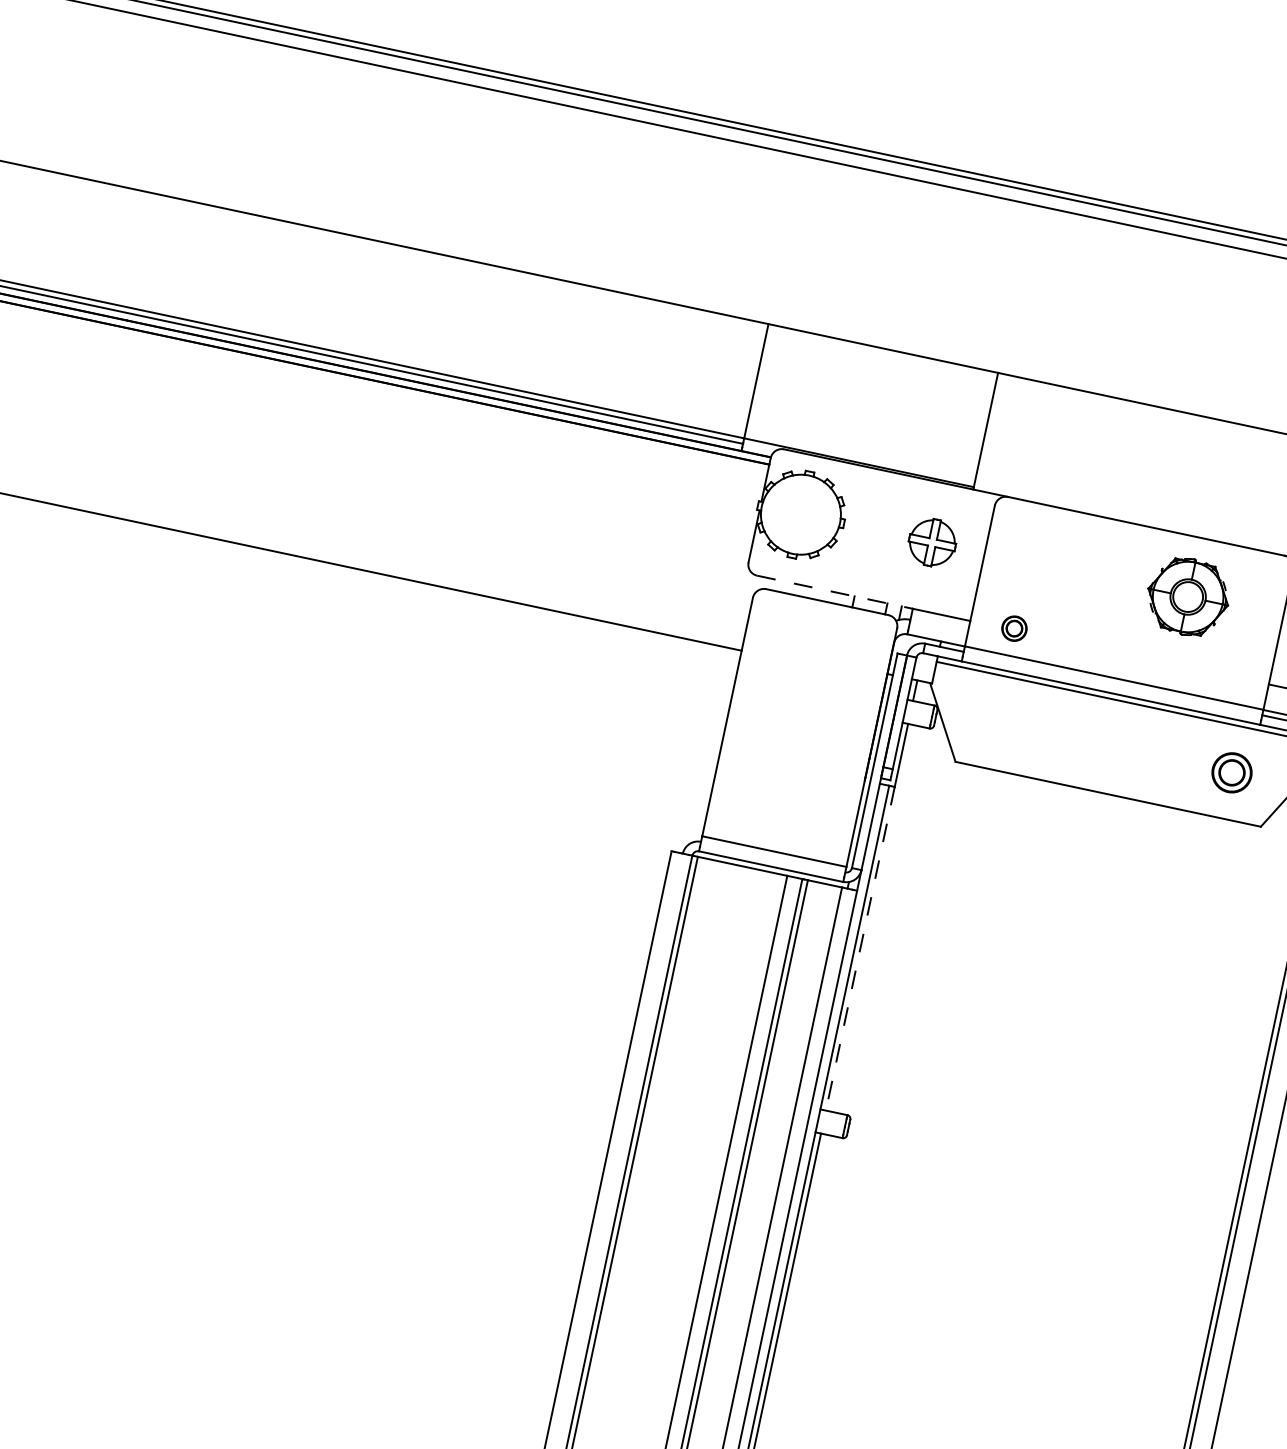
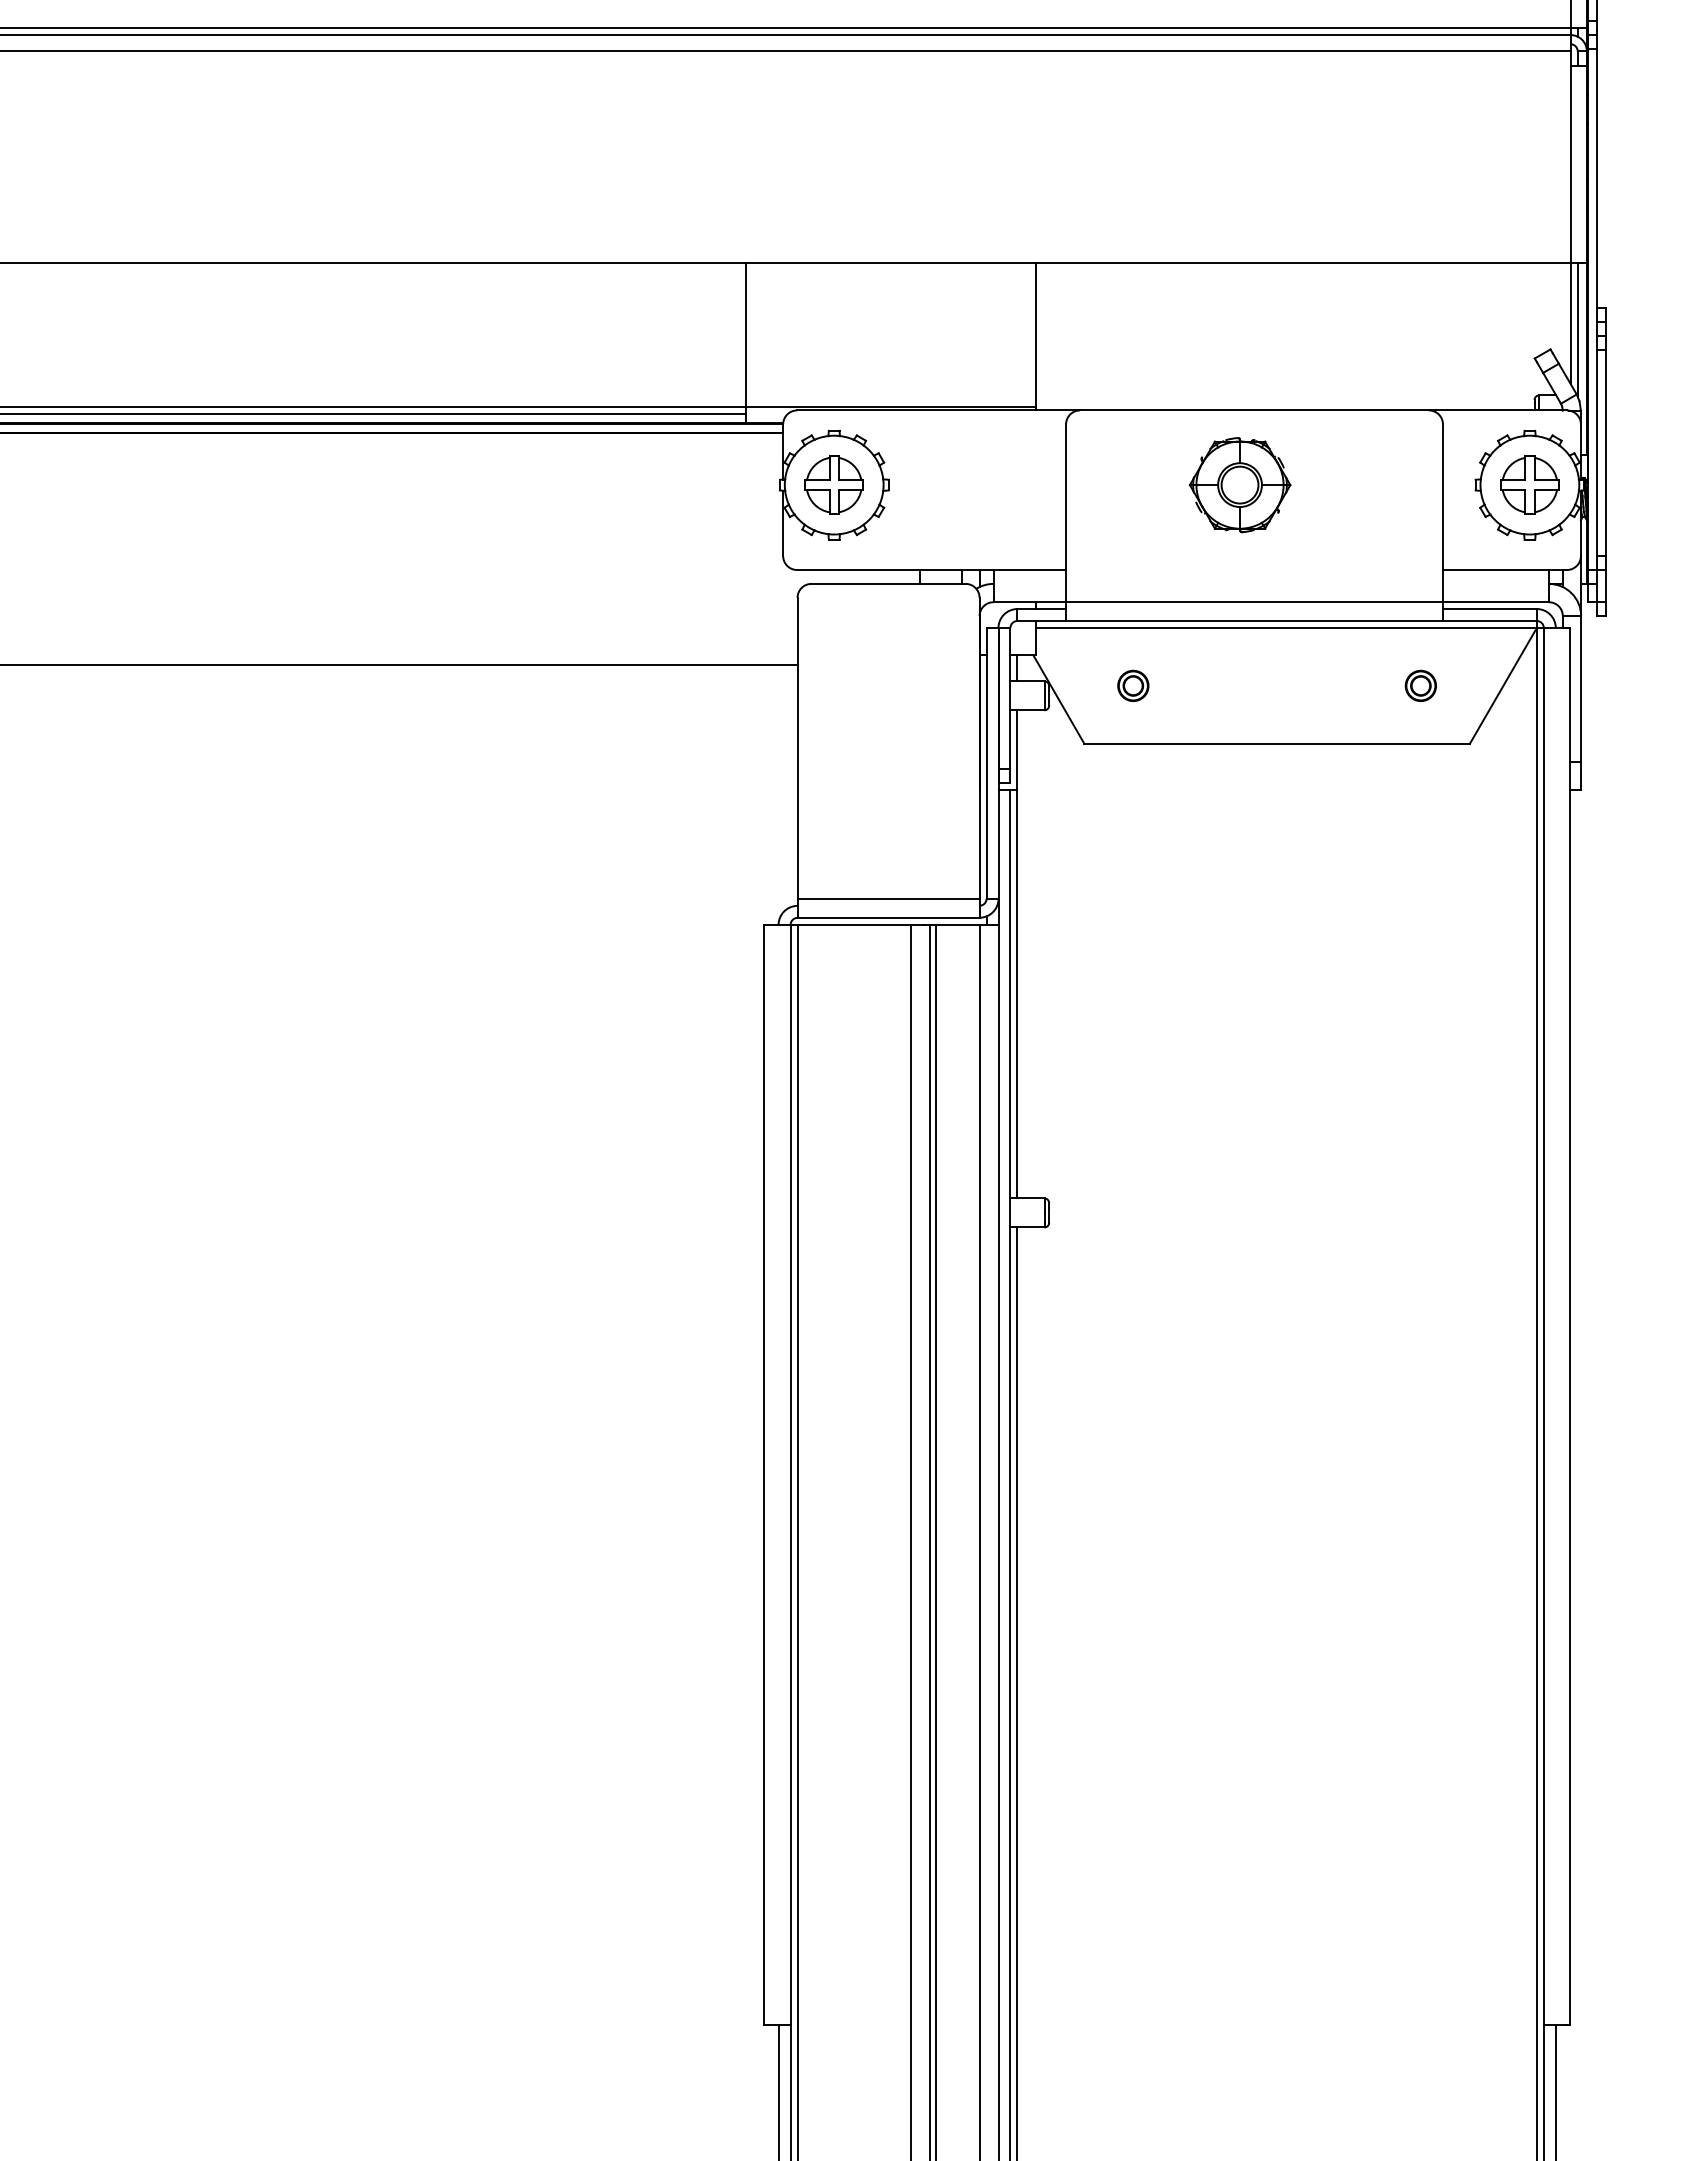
part: (931, 542) -> (833, 484), moved
line: (835, 592) -> (895, 570), dashed -> solid
part: (1187, 597) -> (1239, 485), moved
part: (1014, 628) -> (1133, 685), moved
part: (1231, 772) -> (1420, 685), size x0.62
line: (860, 949) -> (1017, 994), dashed -> solid

